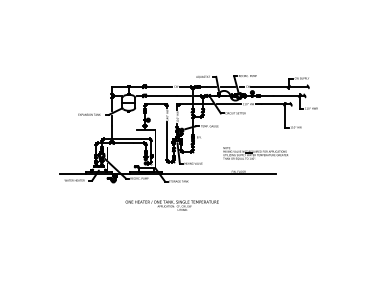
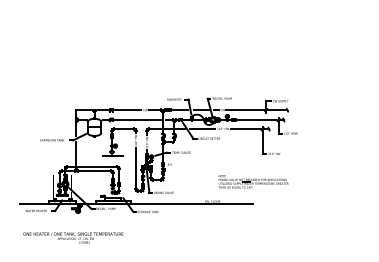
part: (255, 153) -> (253, 181), moved
text: (171, 205) -> (72, 237), moved

